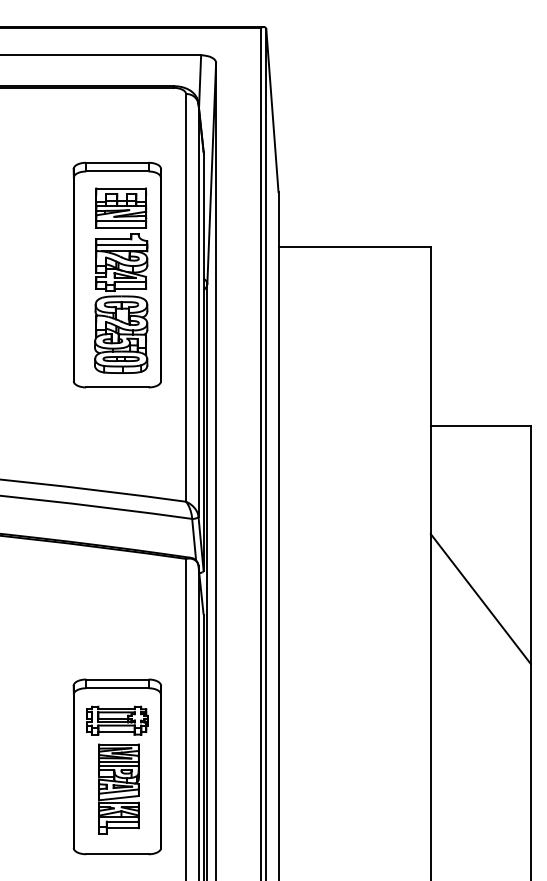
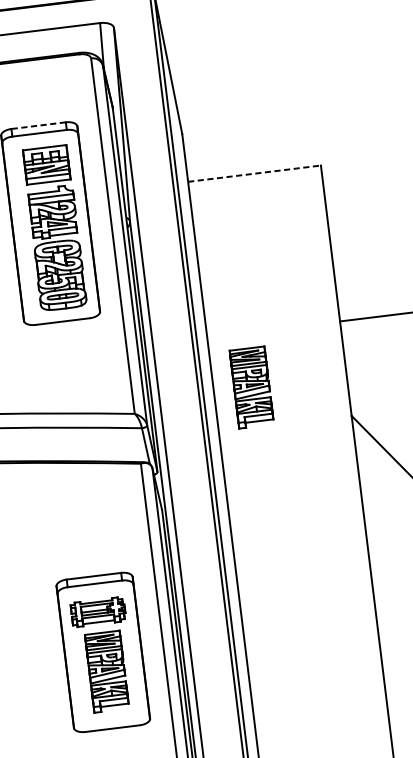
line: (116, 162) -> (37, 125), solid -> dashed
line: (355, 246) -> (255, 173), solid -> dashed
part: (321, 487) -> (251, 386), added

